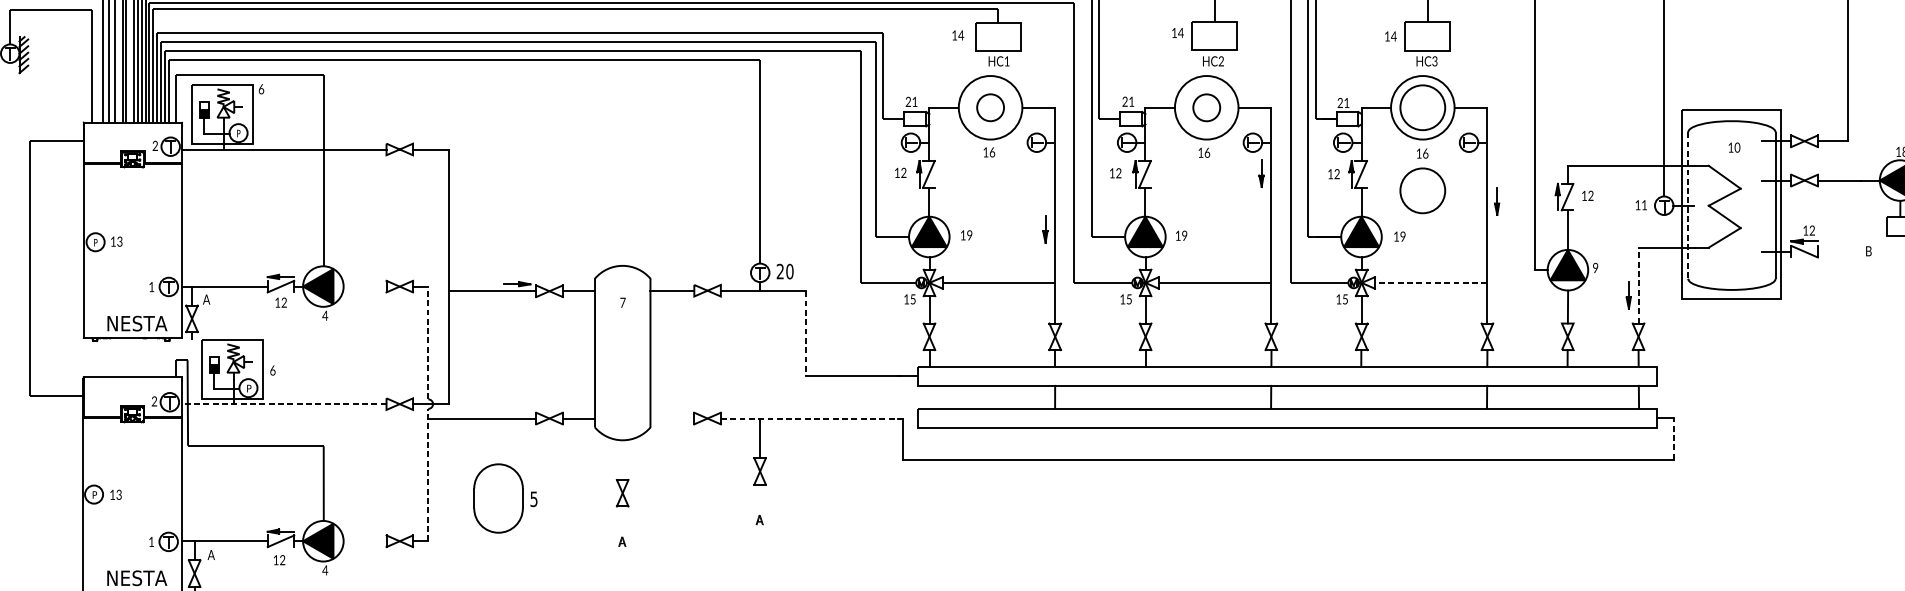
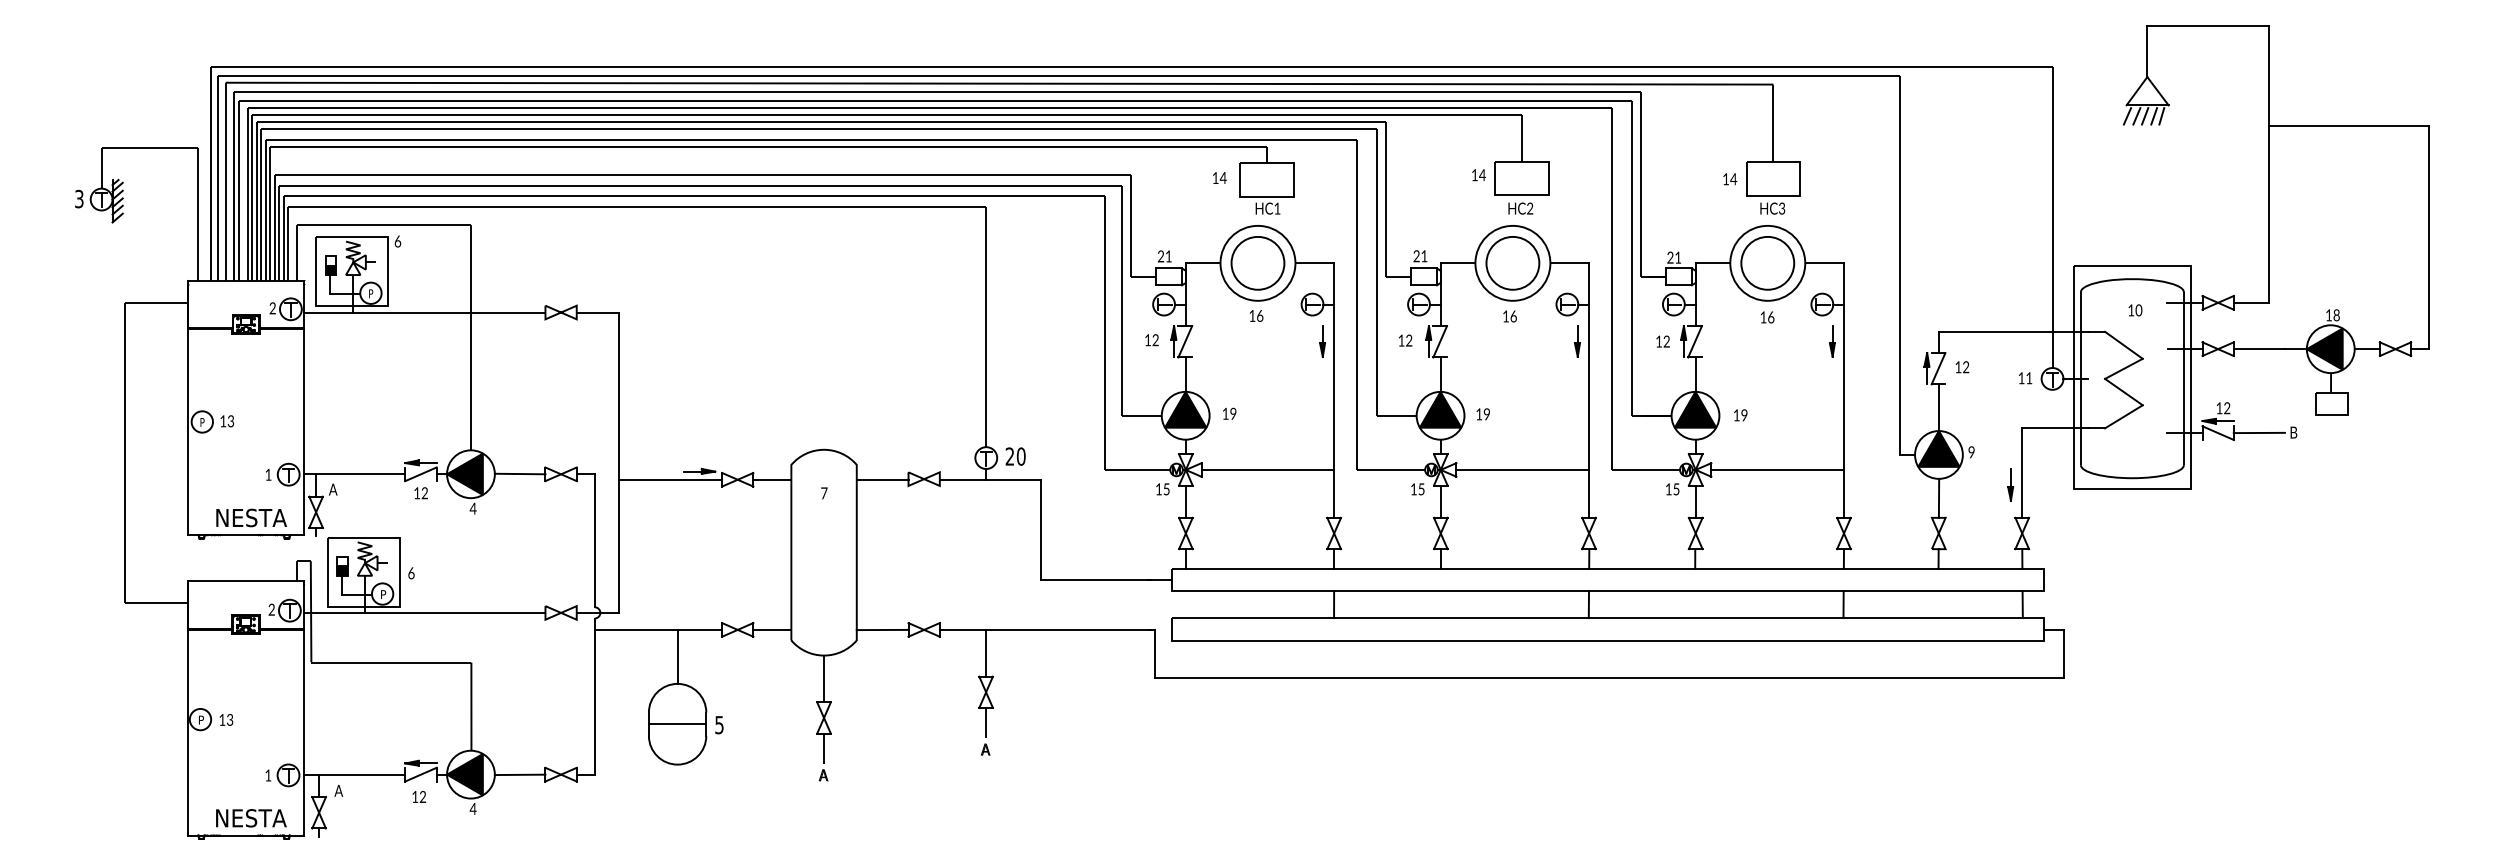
circle: (990, 107) -> (1257, 262), size x1.67
circle: (1206, 107) -> (1512, 263), size x1.67
circle: (1422, 190) -> (1767, 361), removed
part: (1497, 202) -> (1832, 341), moved
line: (1687, 206) -> (2080, 379), dashed -> solid
part: (1045, 229) -> (1322, 341), moved
line: (1838, 251) -> (2258, 432), added
line: (1431, 282) -> (1777, 469), dashed -> solid
line: (364, 285) -> (519, 473), added
line: (1638, 285) -> (2022, 473), dashed -> solid
line: (806, 334) -> (1040, 530), dashed -> solid
line: (428, 342) -> (594, 540), dashed -> solid
line: (283, 403) -> (424, 612), dashed -> solid
line: (672, 418) -> (882, 629), added
line: (811, 418) -> (1046, 629), dashed -> solid
line: (1674, 438) -> (2064, 653), dashed -> solid
line: (498, 441) -> (677, 656), added
line: (623, 459) -> (824, 678), added
line: (428, 475) -> (594, 696), dashed -> solid
line: (760, 497) -> (986, 722), added
line: (498, 498) -> (677, 724), added
line: (623, 518) -> (824, 747), added
line: (364, 541) -> (519, 774), added

